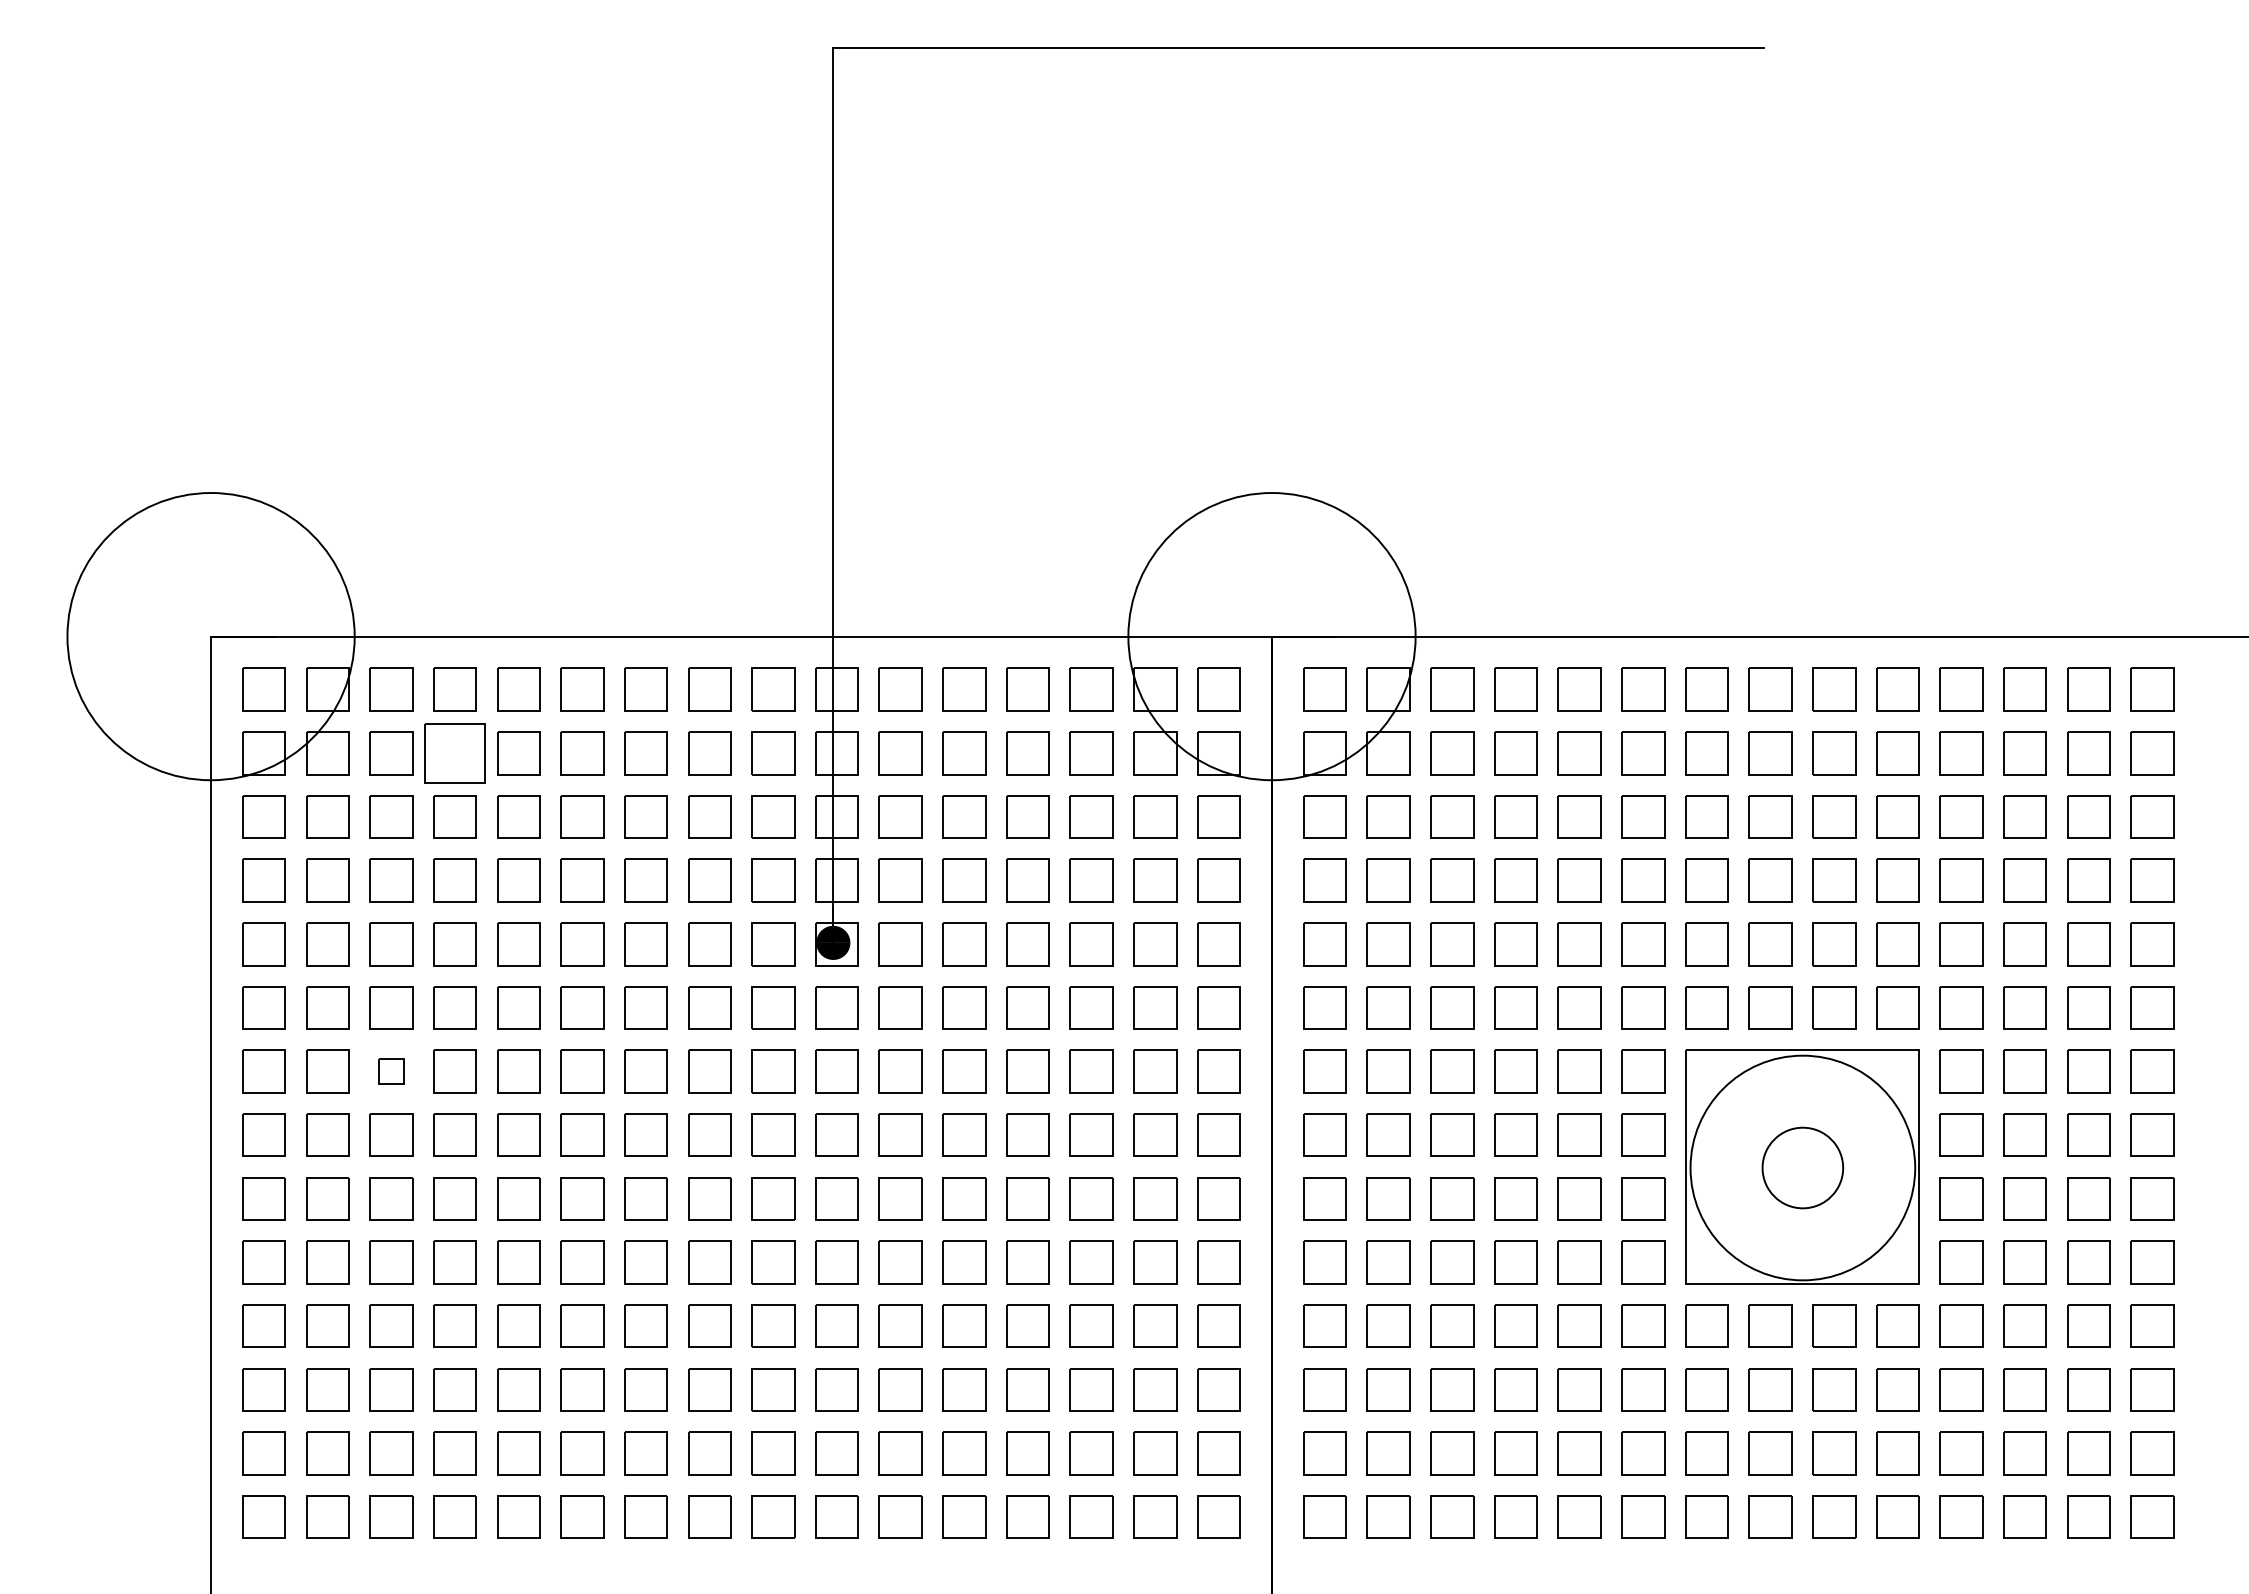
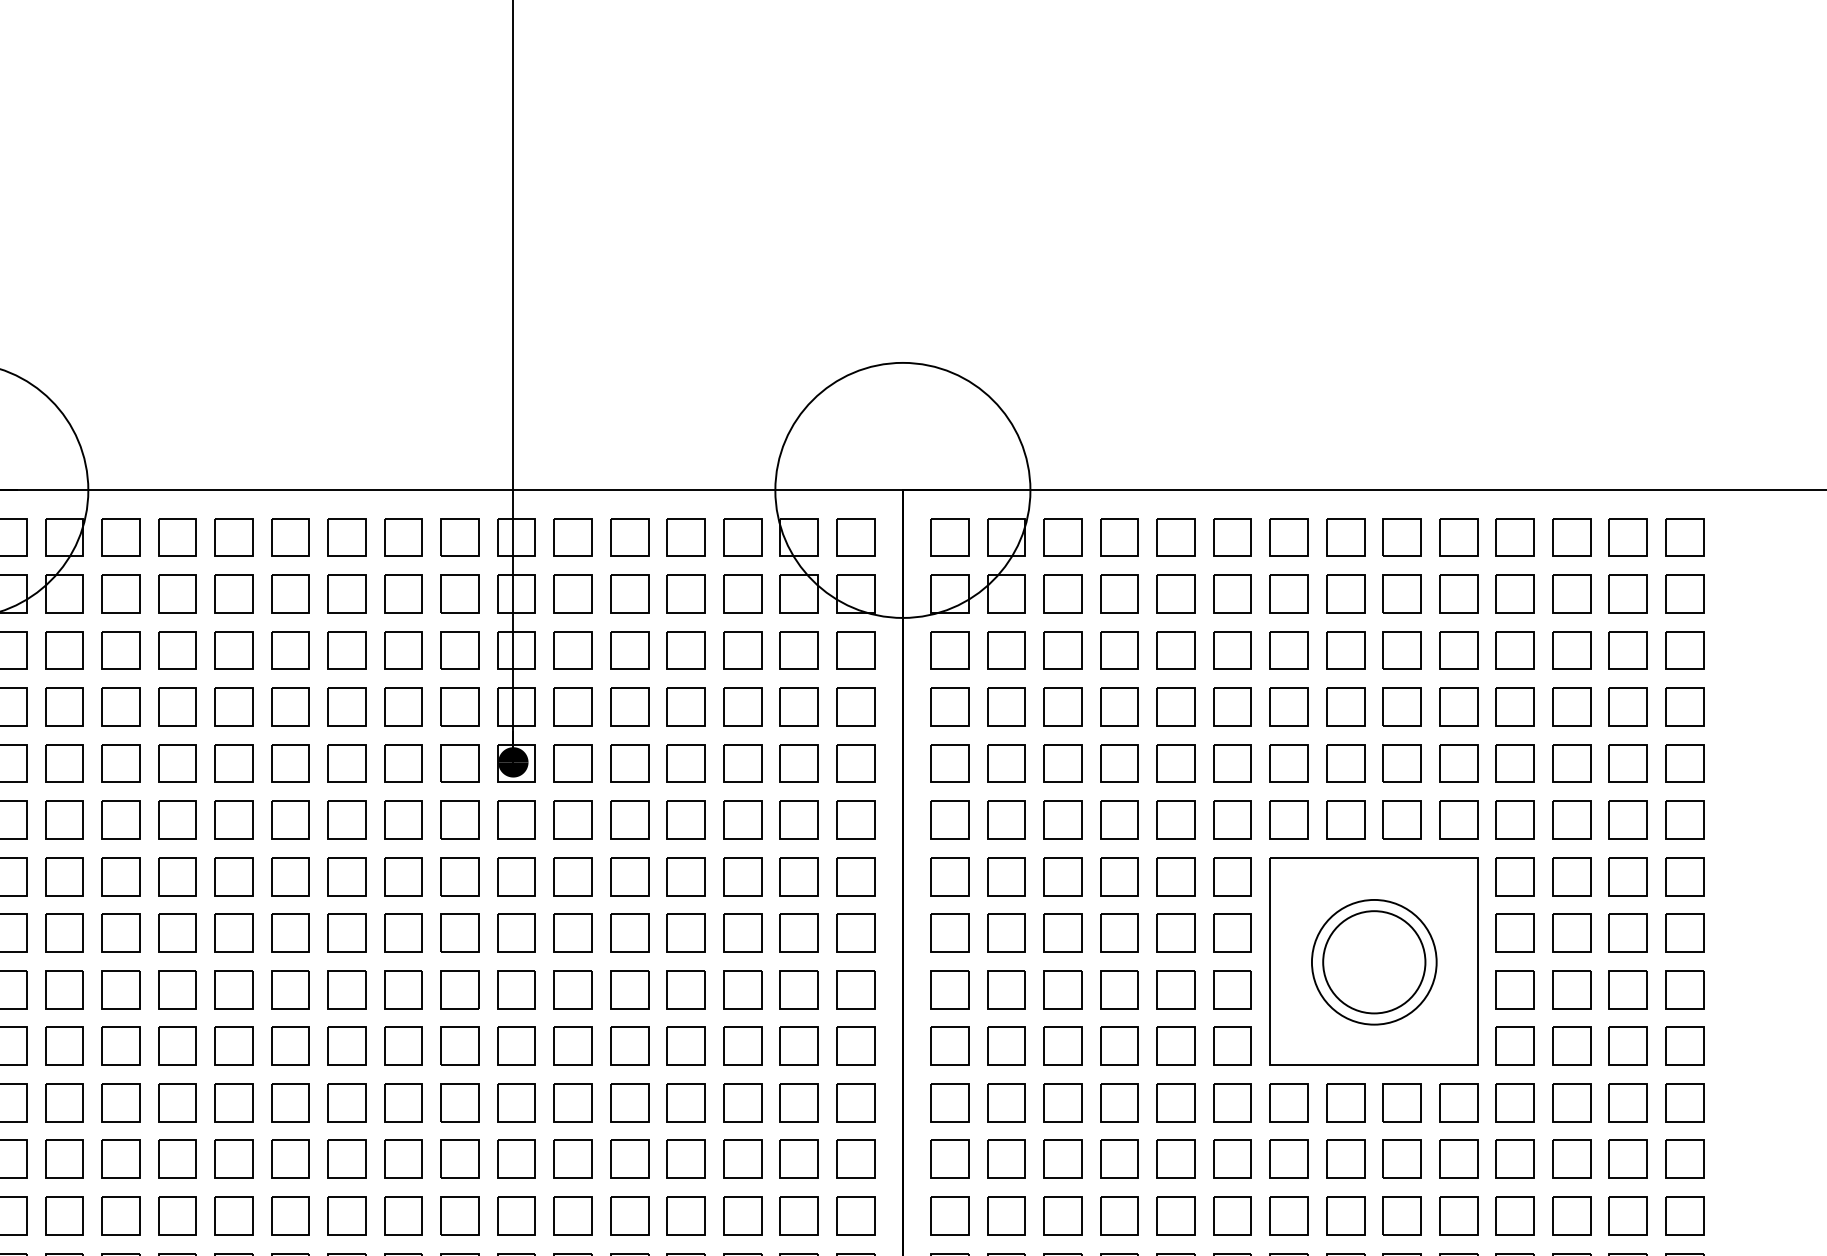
part: (454, 753) -> (176, 594), size x0.71
part: (391, 1071) -> (121, 876), size x1.67
circle: (1802, 1167) -> (1373, 961), size x0.62
circle: (1802, 1167) -> (1373, 961), size x1.43

